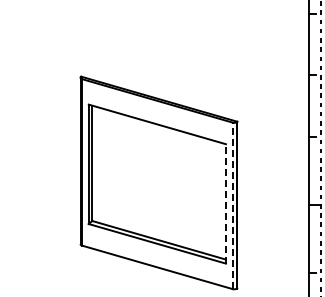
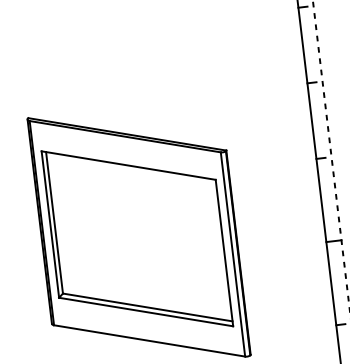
line: (225, 203) -> (223, 252), dashed -> solid
line: (232, 205) -> (232, 254), dashed -> solid

